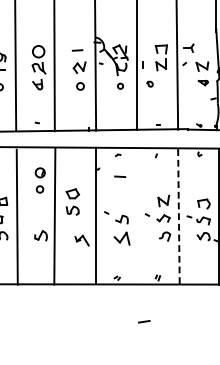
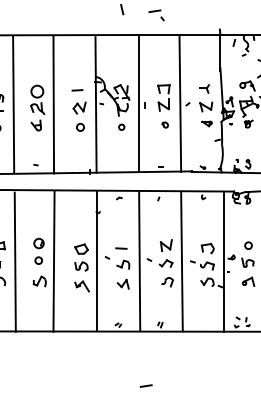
part: (189, 47) -> (204, 88), moved
part: (149, 83) -> (164, 124), moved
line: (120, 176) -> (121, 248), moved
part: (39, 179) -> (38, 250), moved
part: (72, 201) -> (81, 257), moved
line: (137, 216) -> (139, 261), added
line: (178, 216) -> (181, 261), dashed -> solid
part: (121, 237) -> (122, 283), size x0.71
line: (143, 321) -> (145, 385), moved

